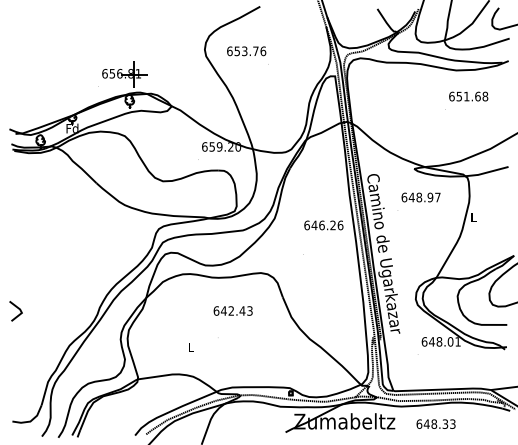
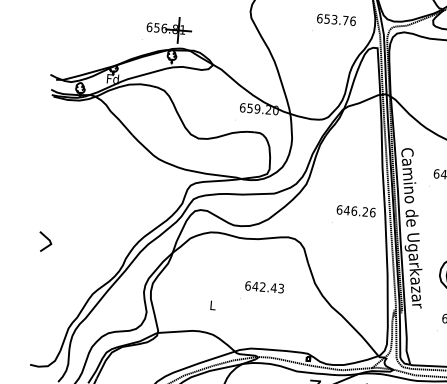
text: (246, 51) -> (336, 20), moved
text: (323, 225) -> (355, 211), moved
line: (17, 308) -> (47, 239), moved
text: (232, 310) -> (263, 286), moved

